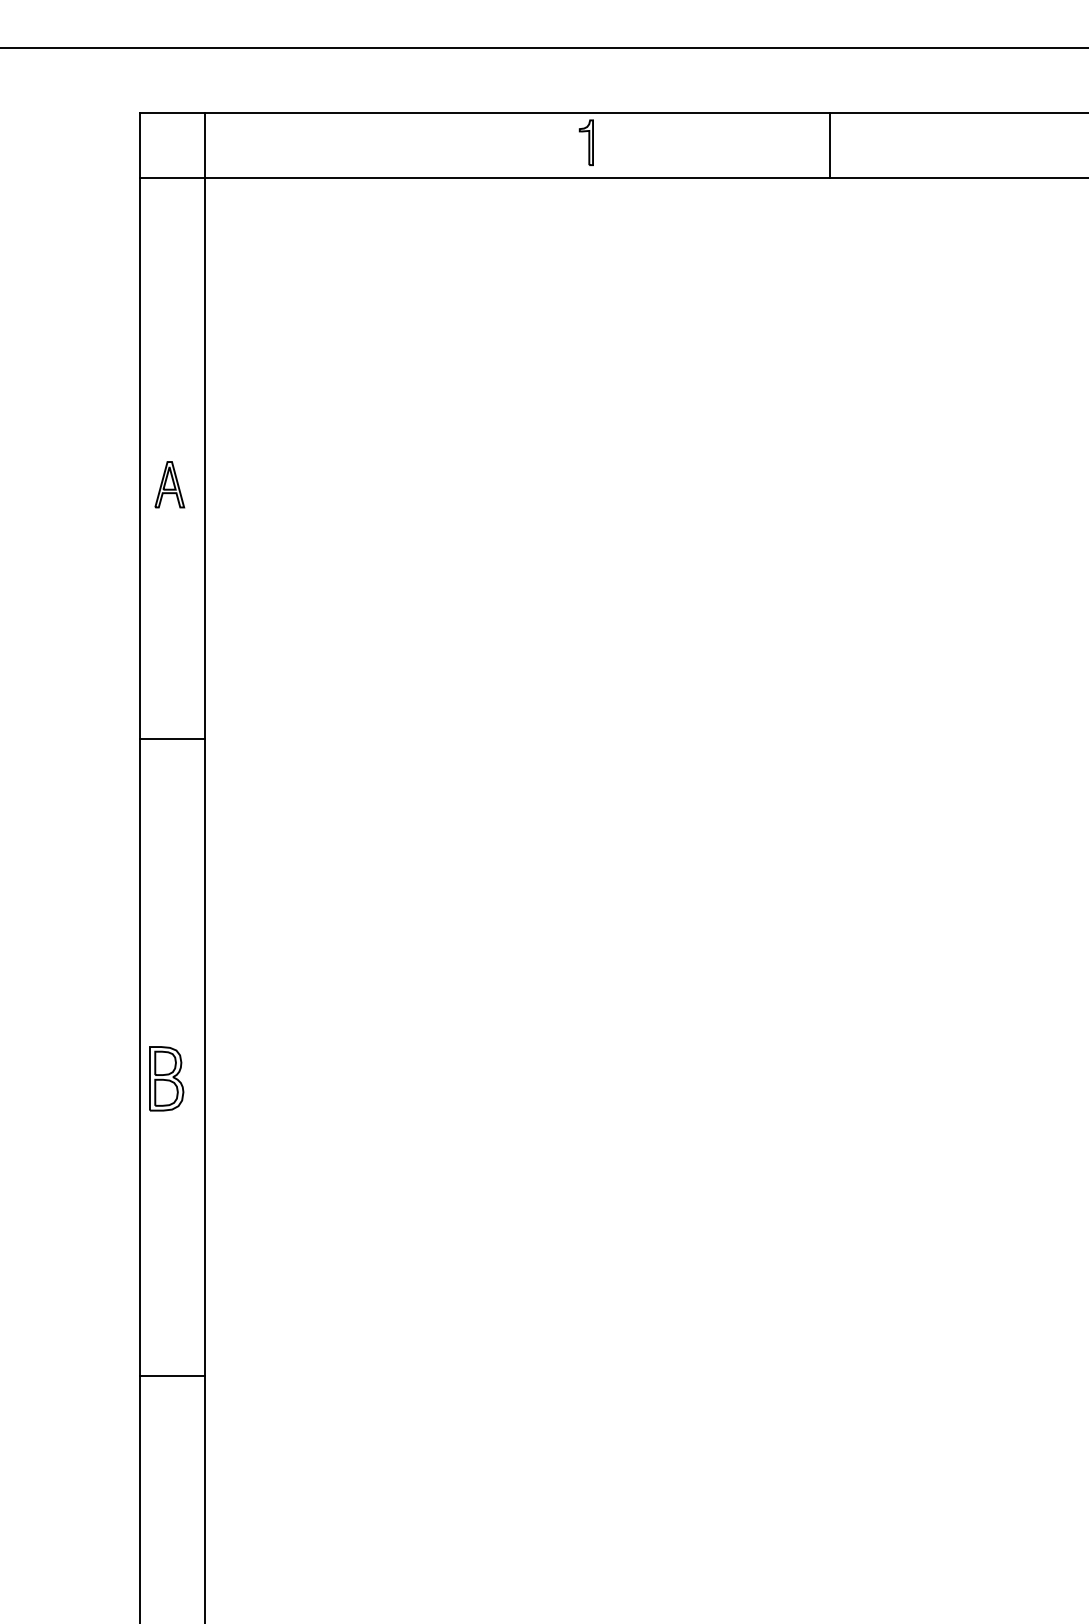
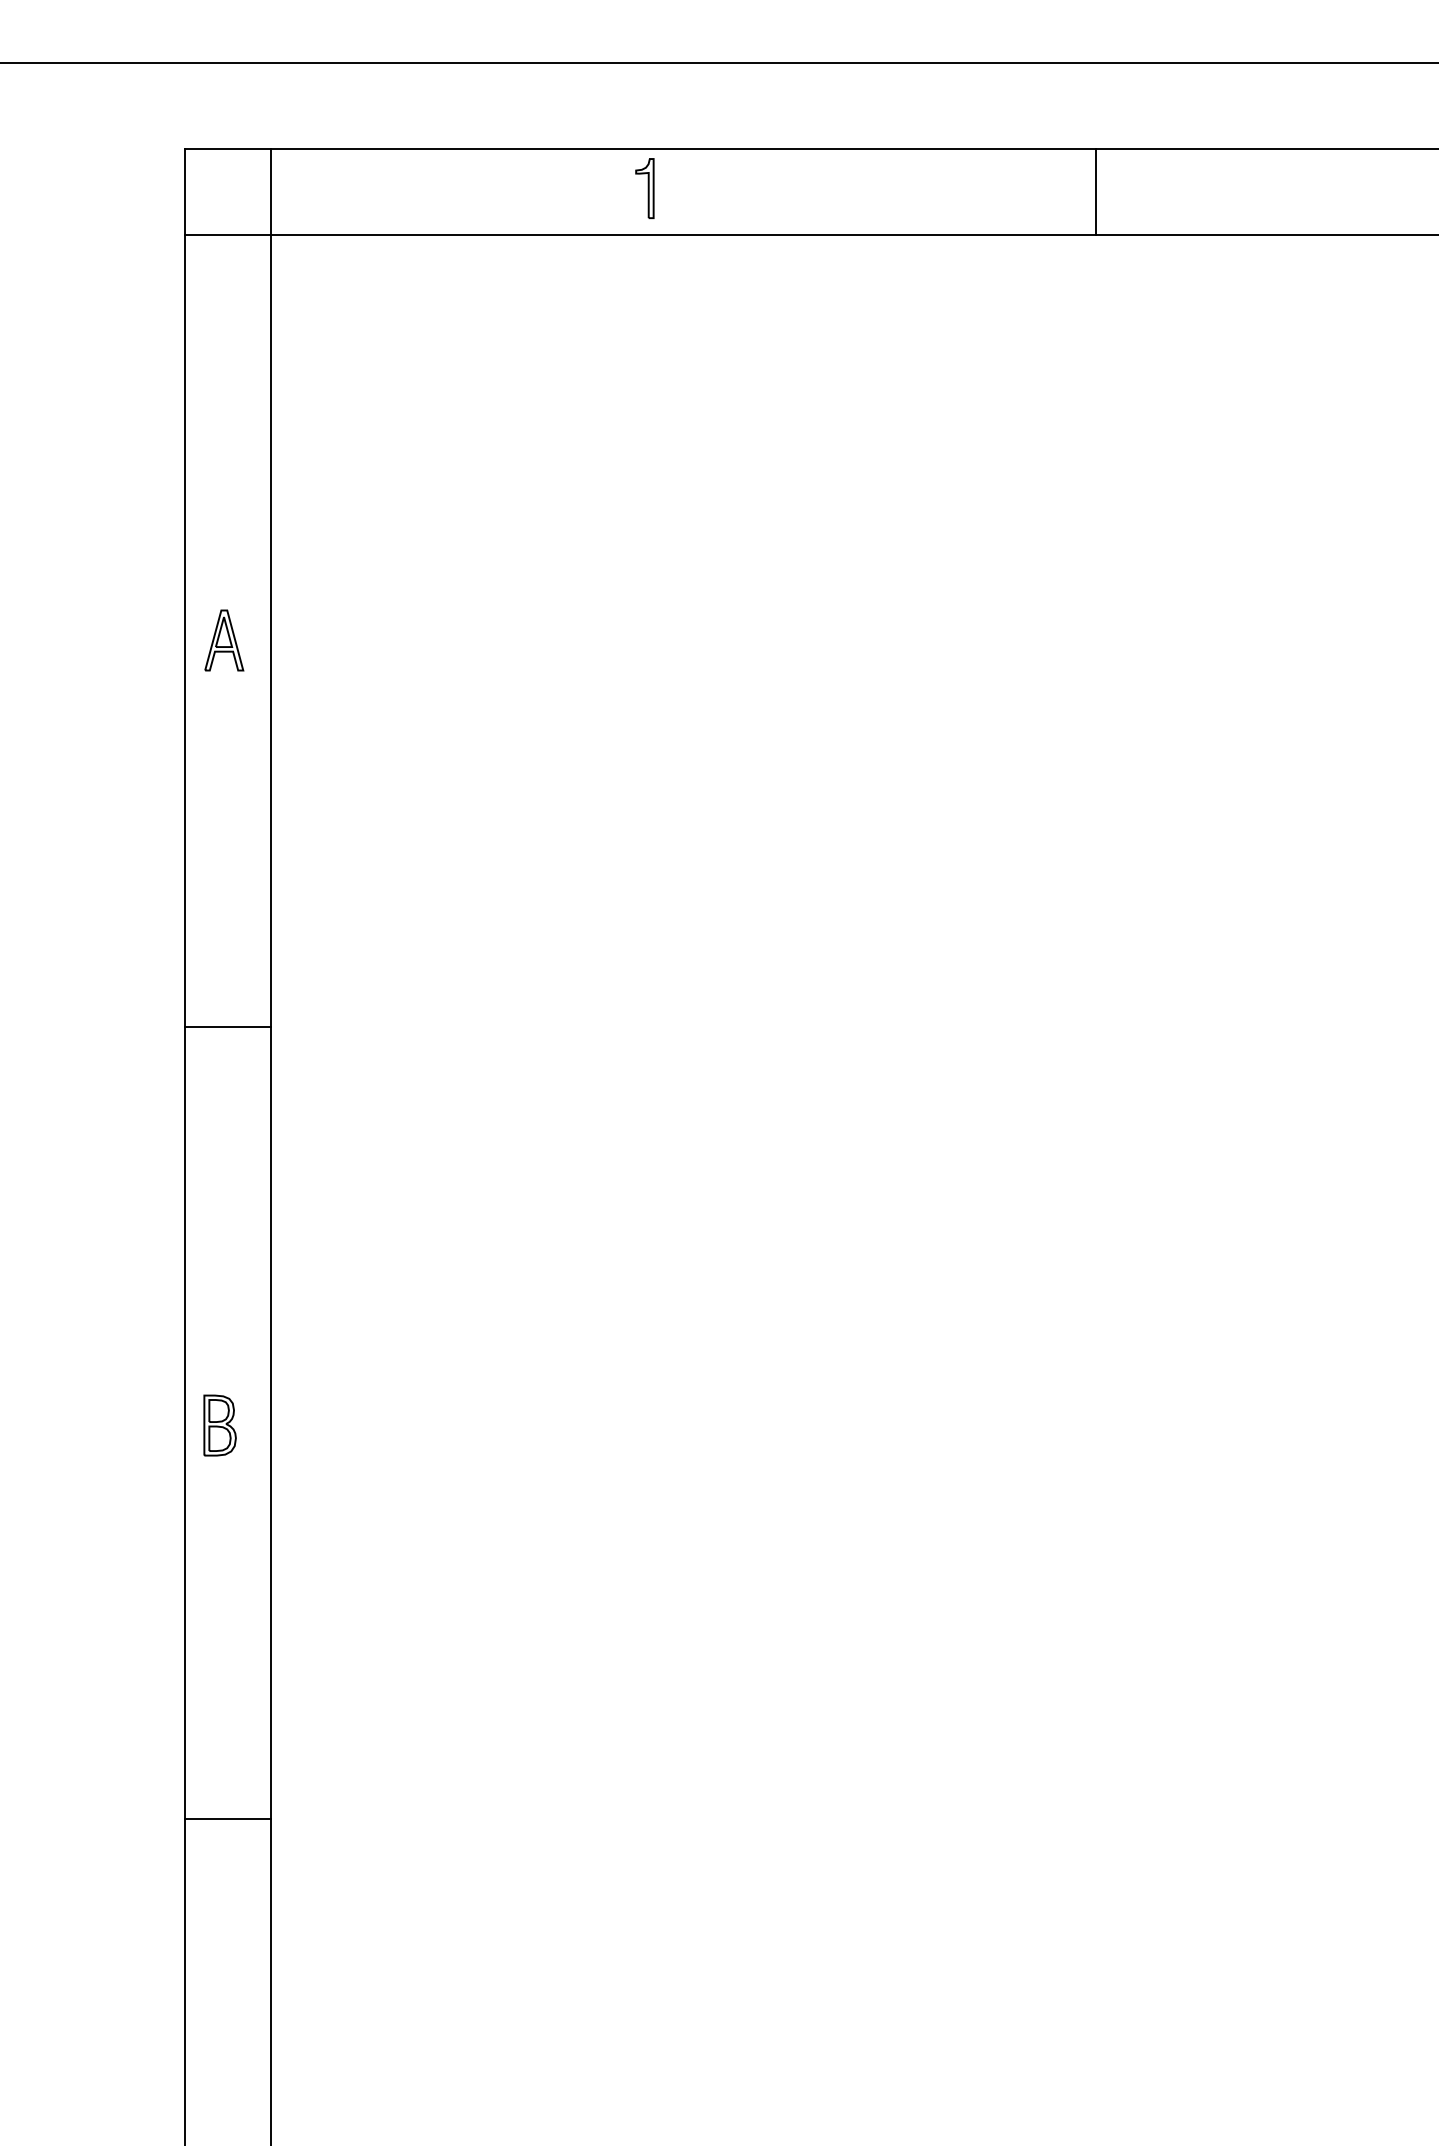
part: (586, 142) -> (644, 188), moved
line: (172, 738) -> (227, 1026), moved
part: (166, 1078) -> (219, 1425), size x0.71

